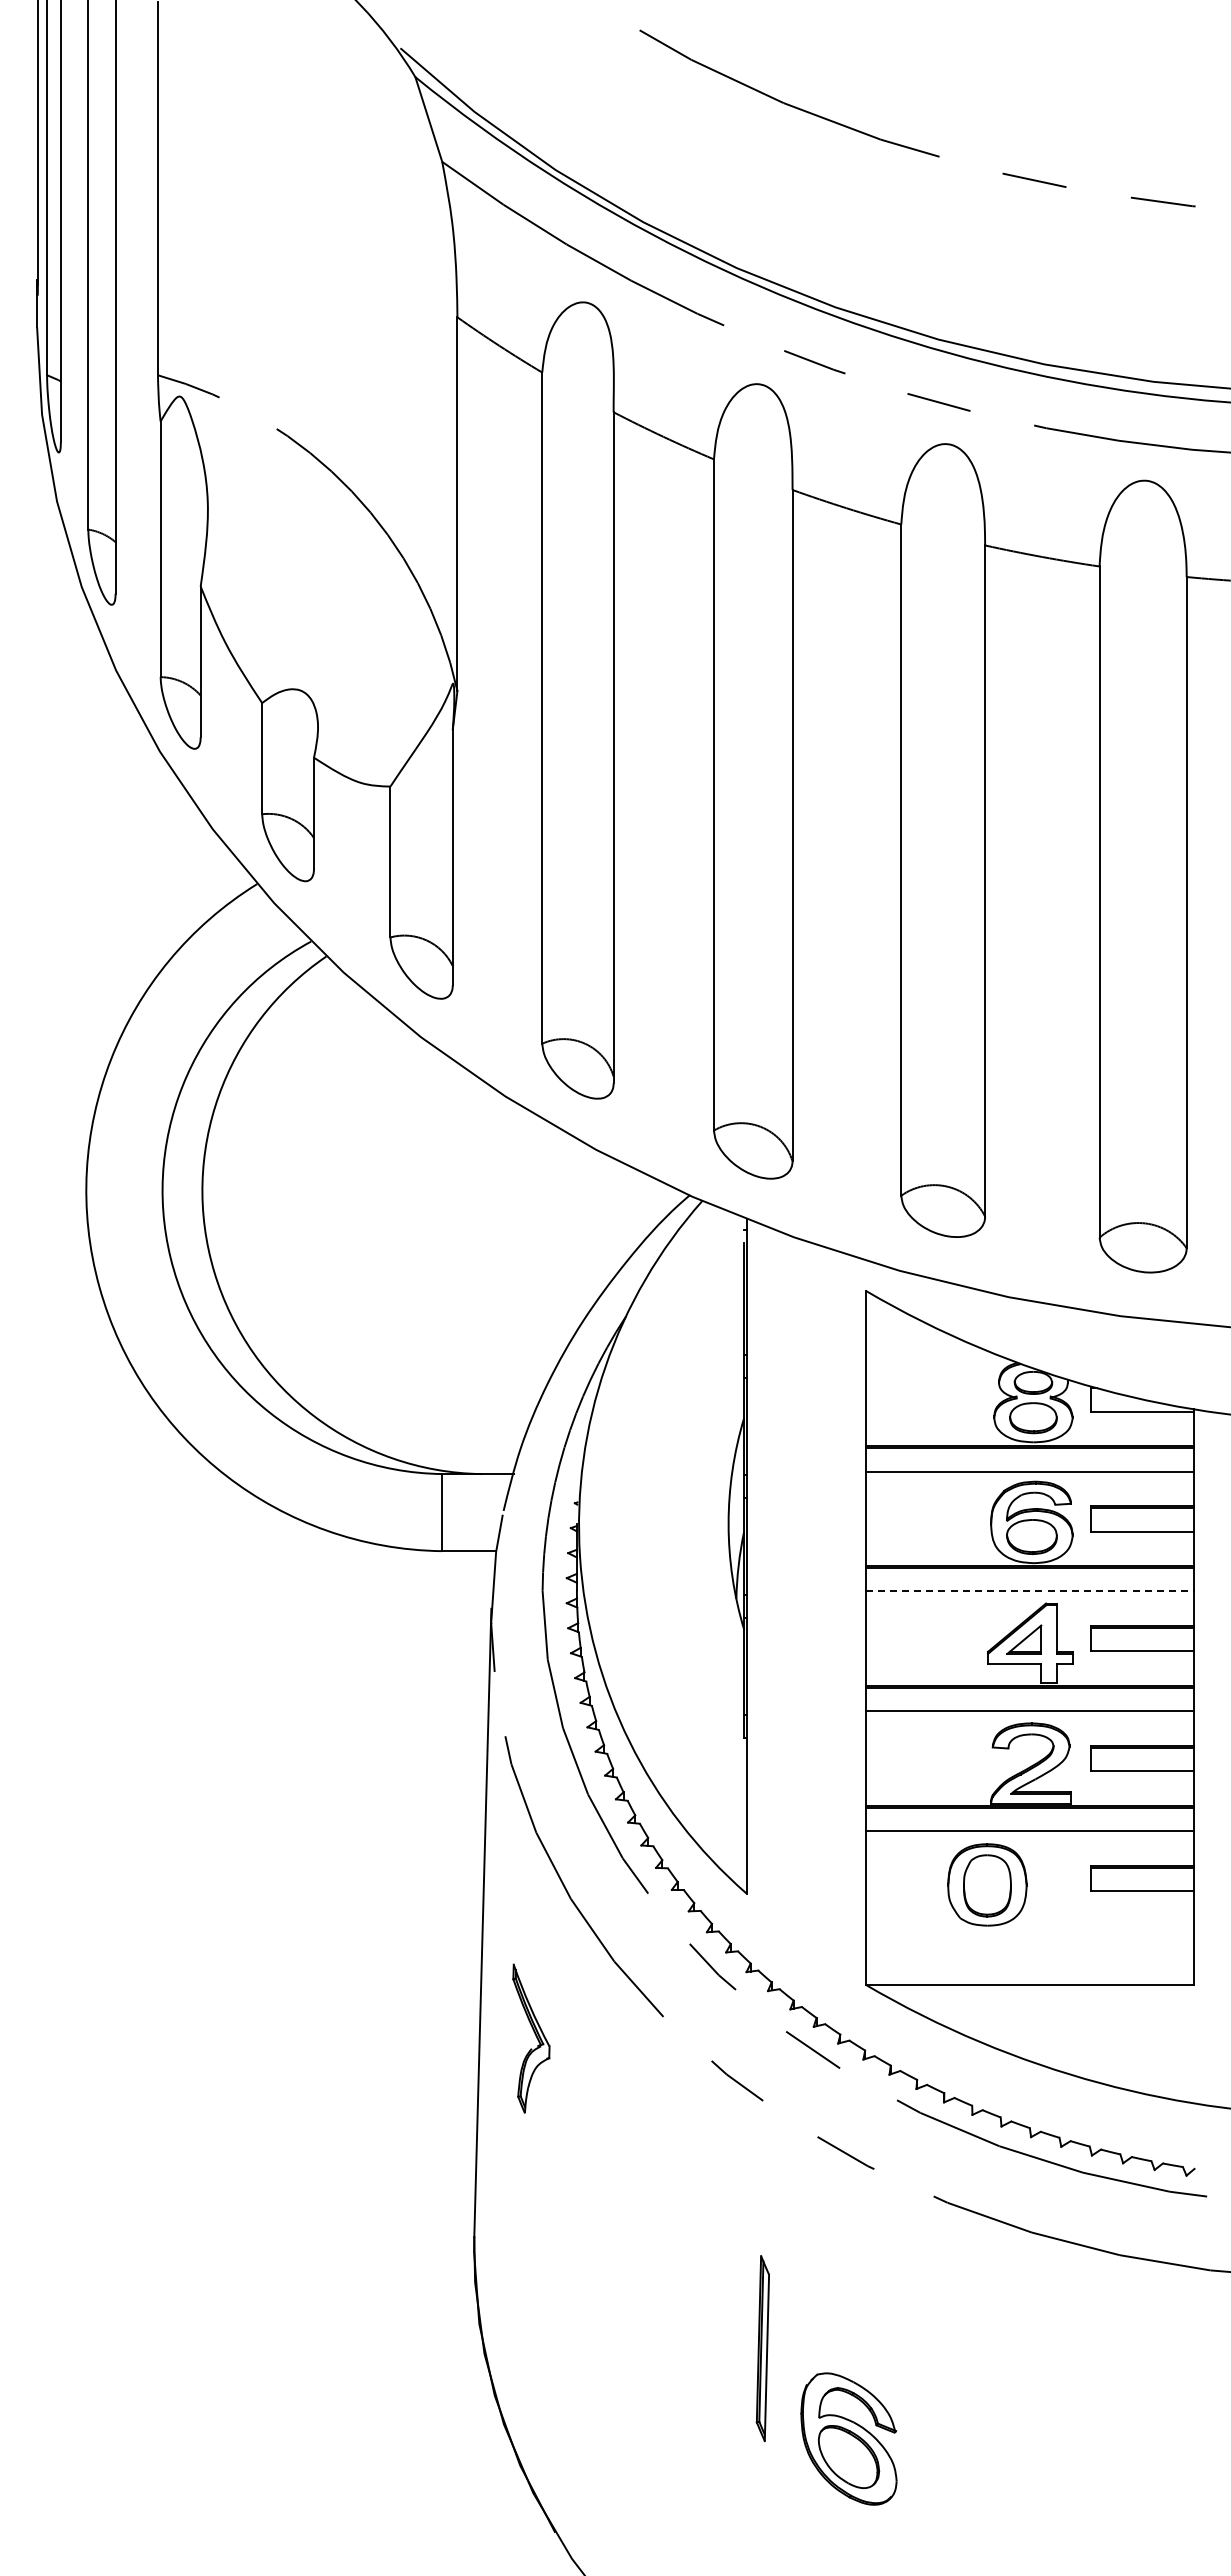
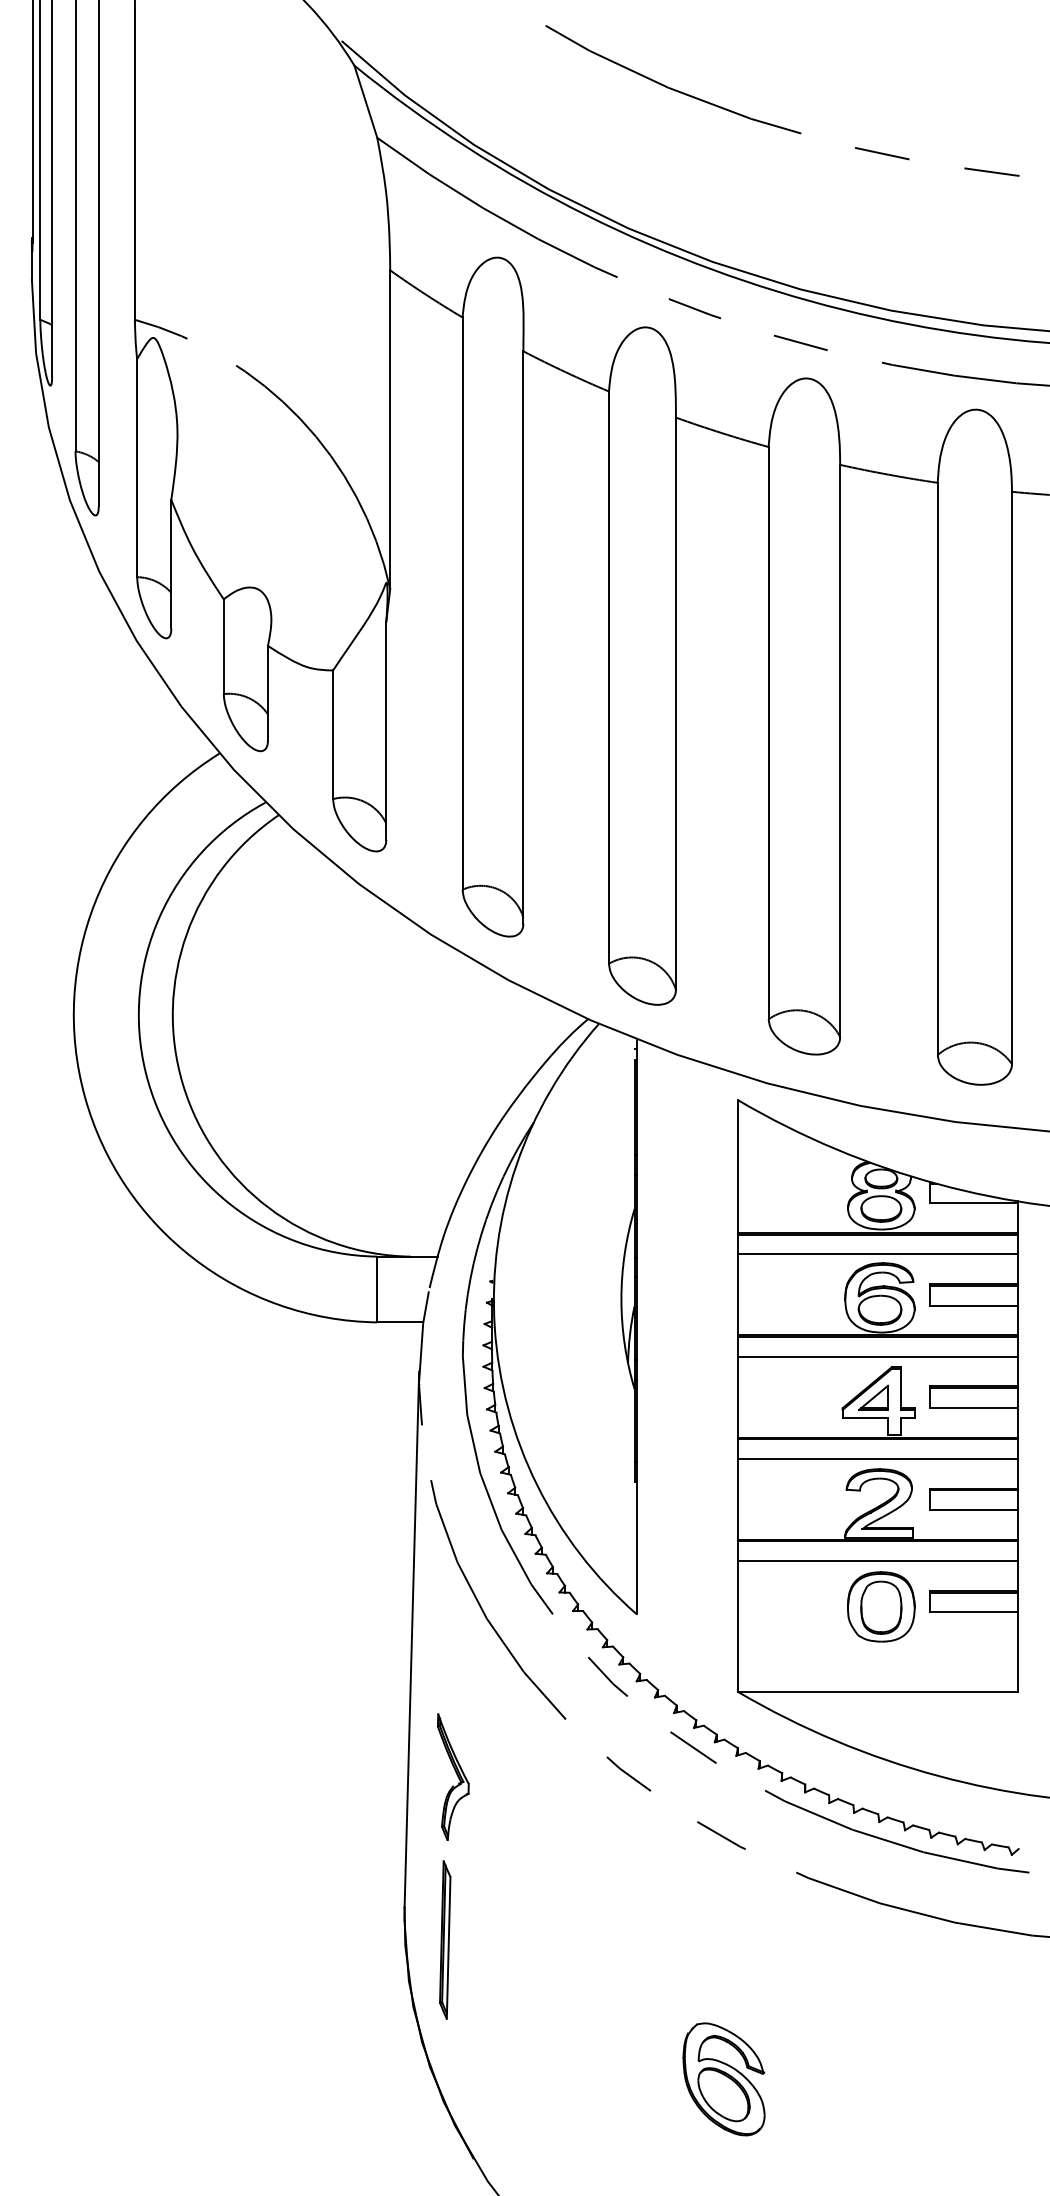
line: (1030, 1591) -> (878, 1356), dashed -> solid
part: (987, 1884) -> (881, 1606), moved
part: (531, 2038) -> (453, 1777), moved
part: (762, 2348) -> (444, 1939), moved

